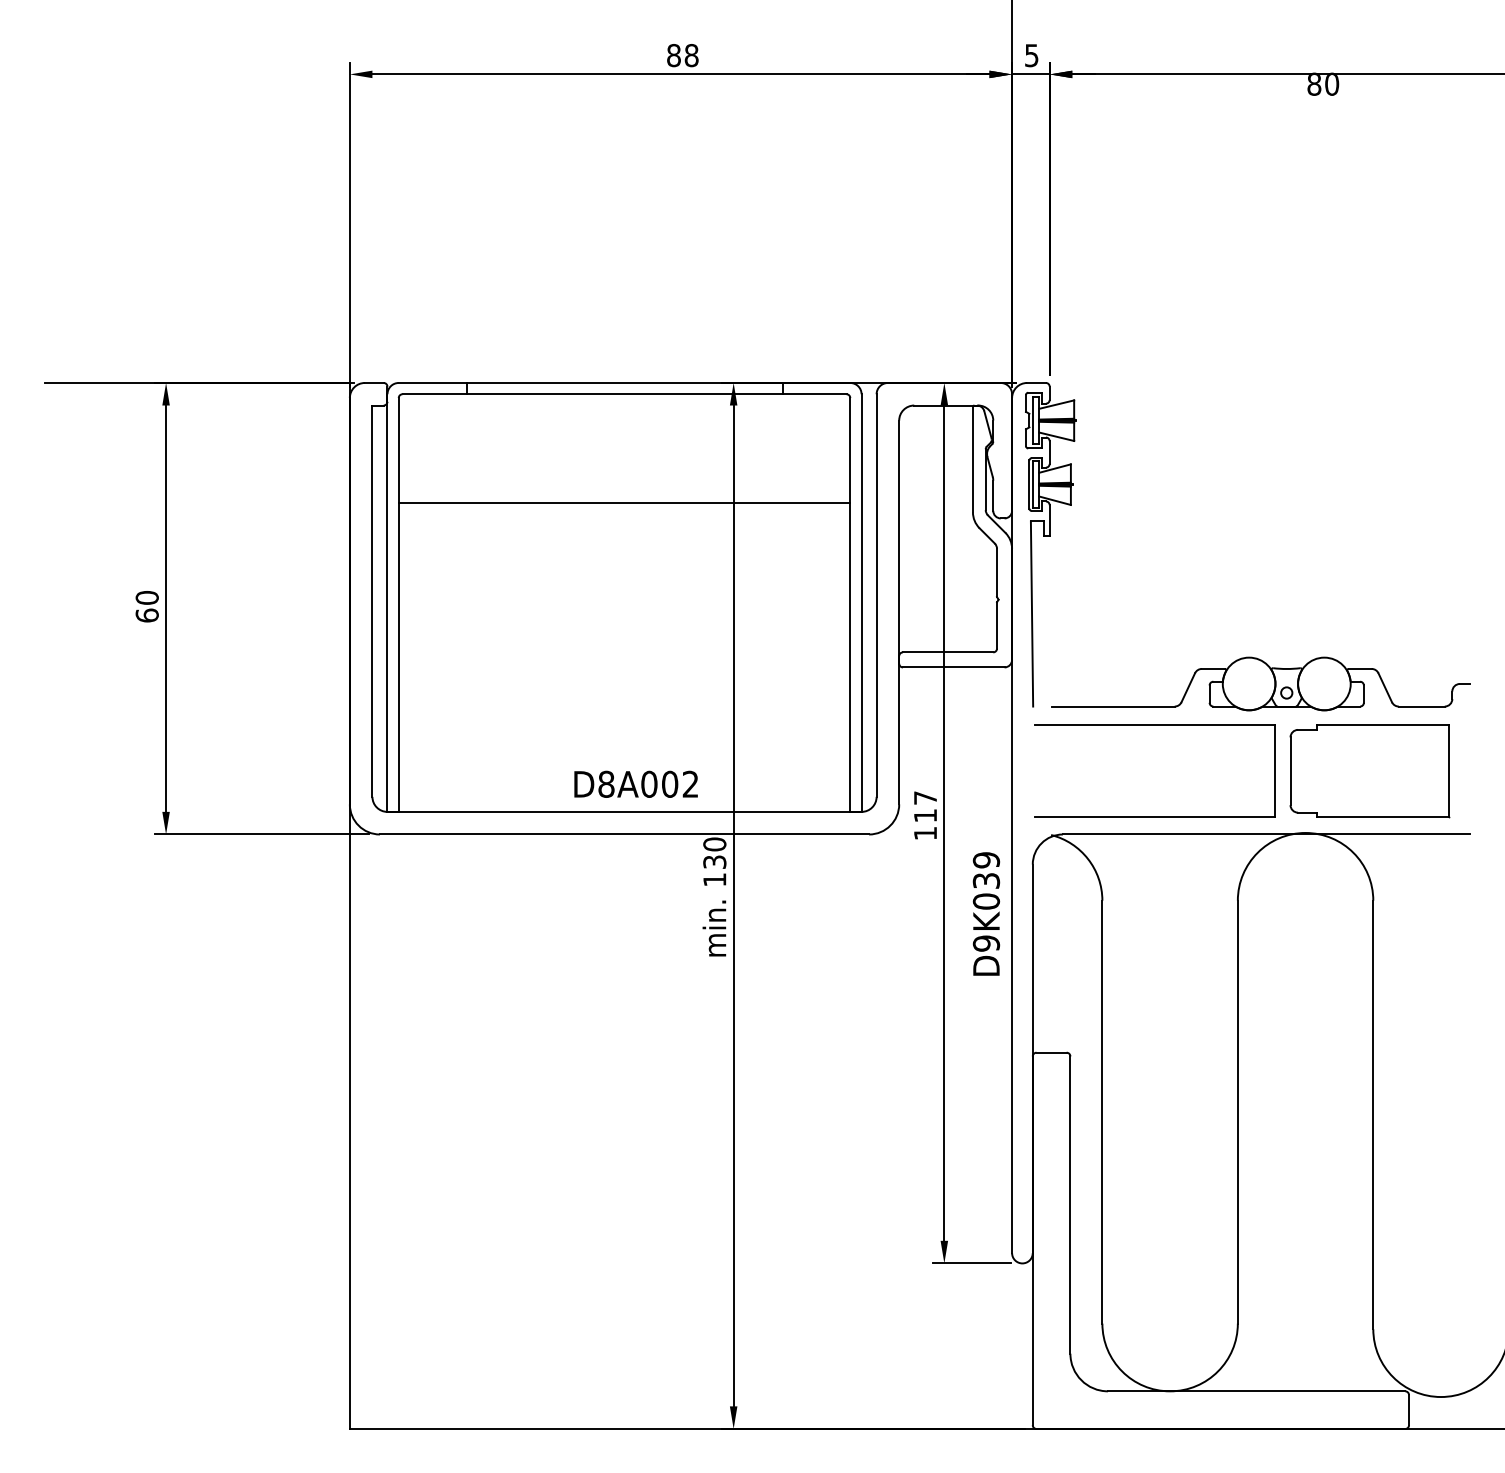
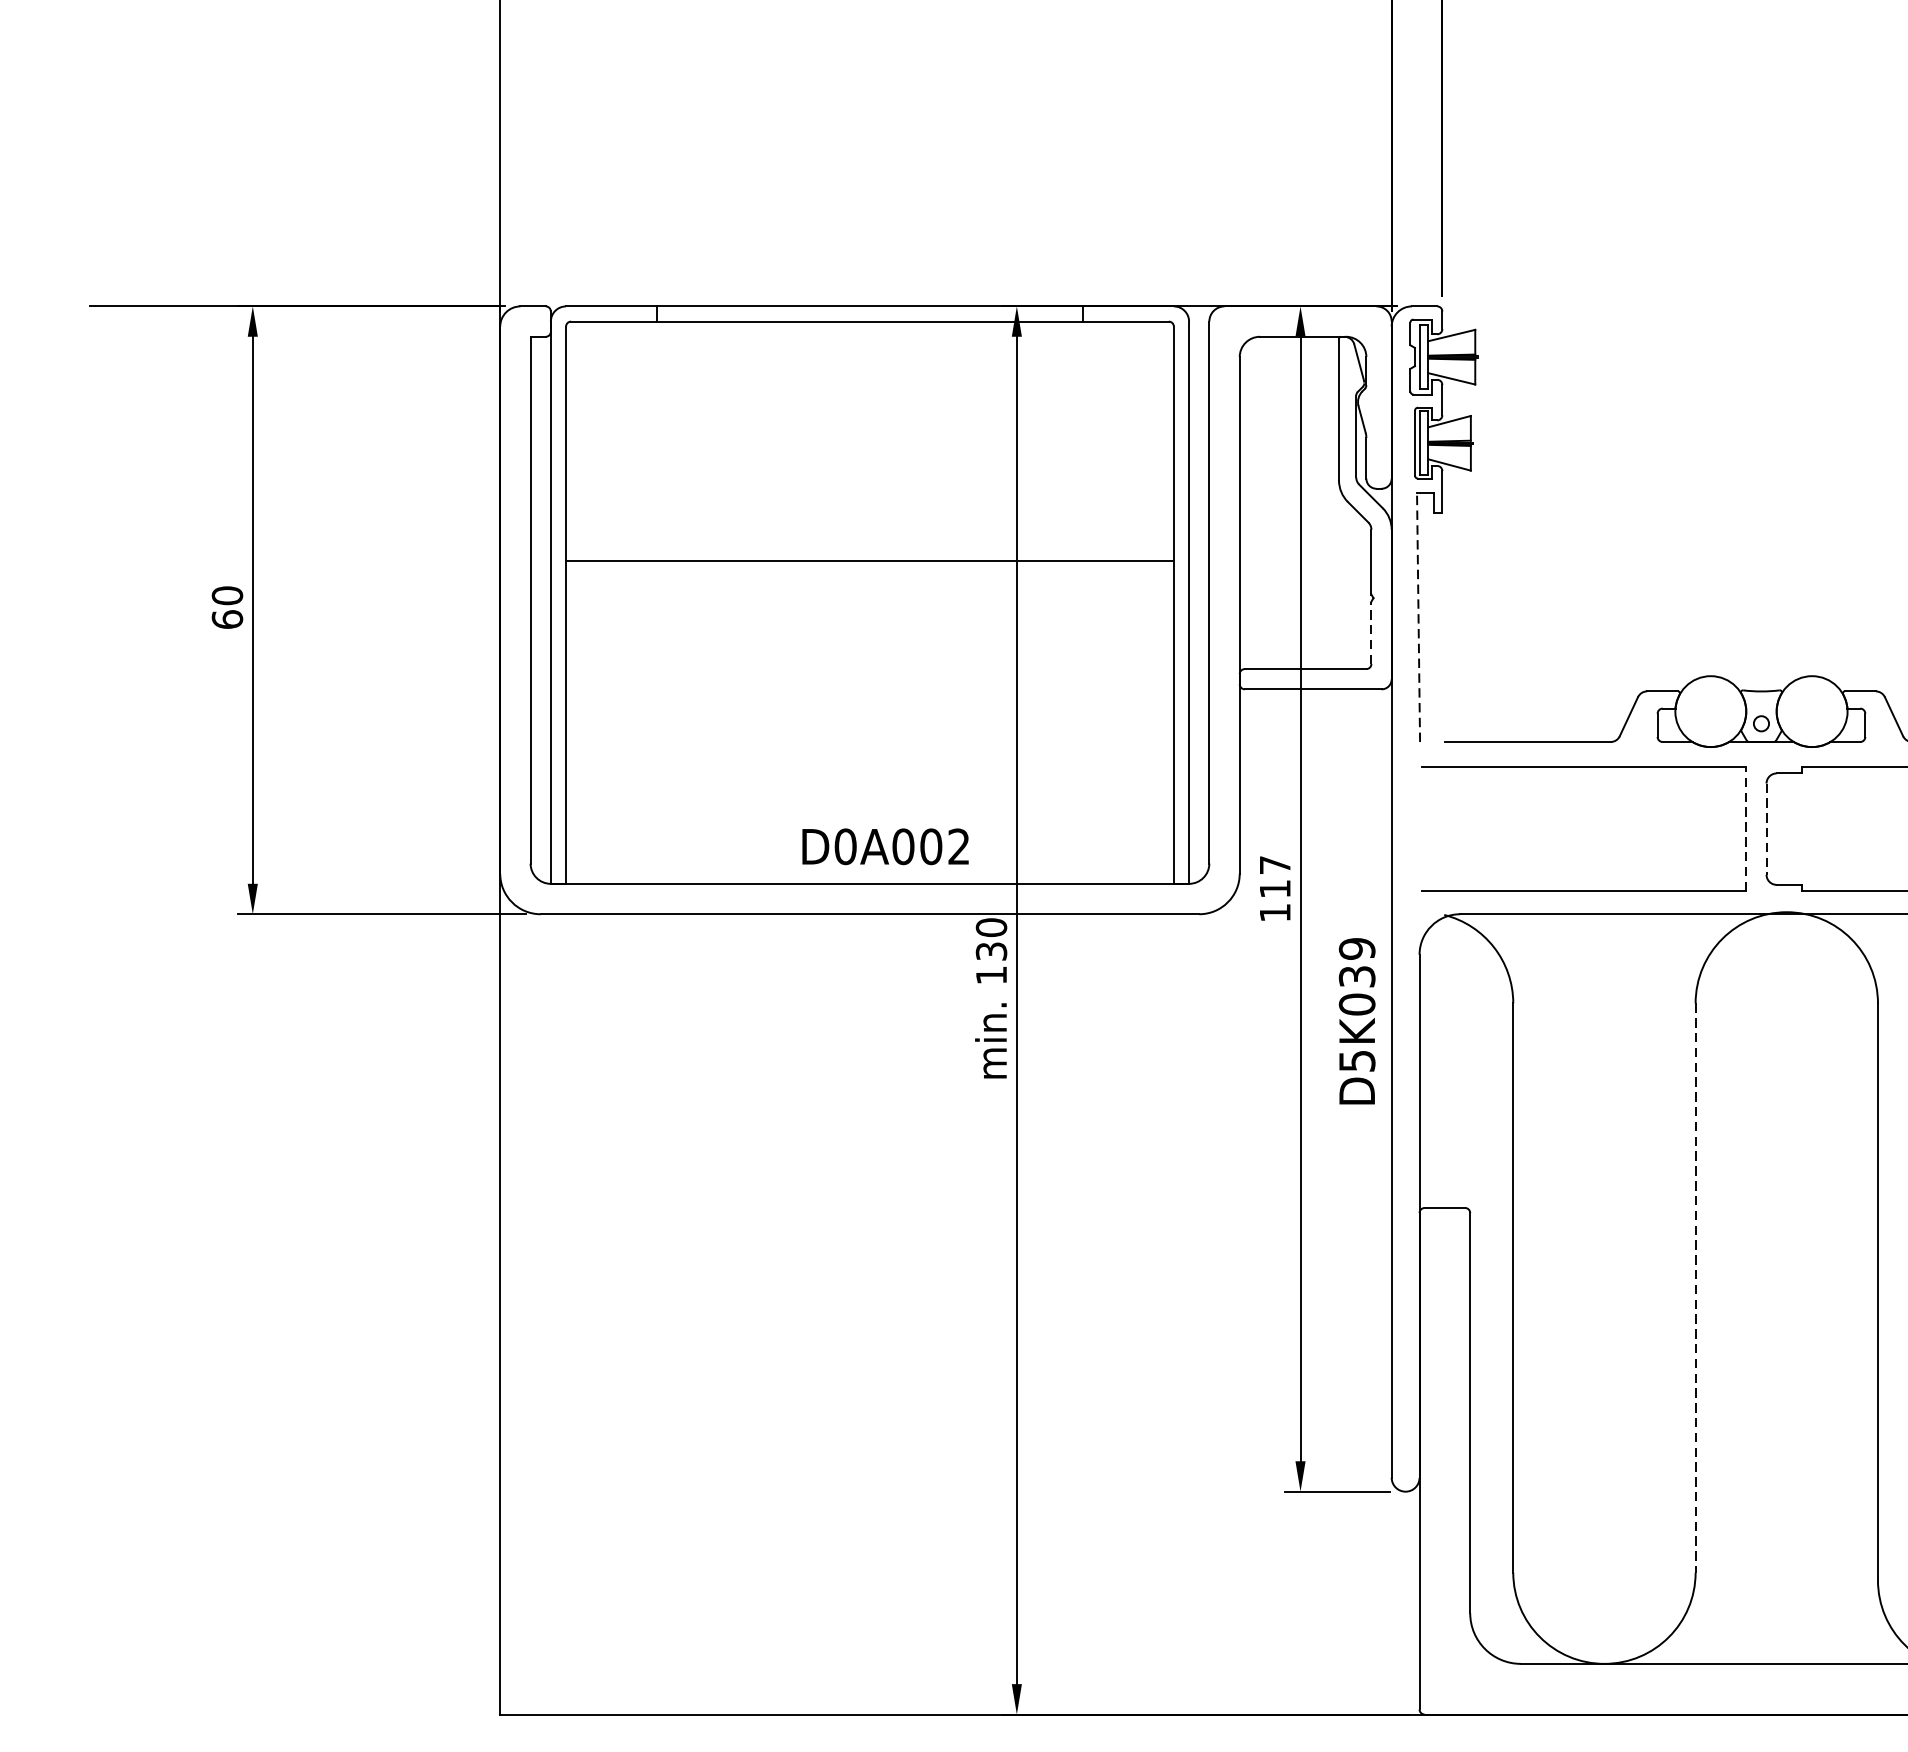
line: (624, 503) -> (869, 561), moved
line: (1032, 614) -> (1419, 618), solid -> dashed
line: (997, 624) -> (1372, 631), solid -> dashed
line: (1275, 771) -> (1746, 829), solid -> dashed
line: (1290, 771) -> (1766, 829), solid -> dashed
text: (606, 784) -> (845, 846), D8A002 -> D0A002
text: (985, 943) -> (1355, 1060), D9K039 -> D5K039
line: (1237, 1112) -> (1695, 1288), solid -> dashed

